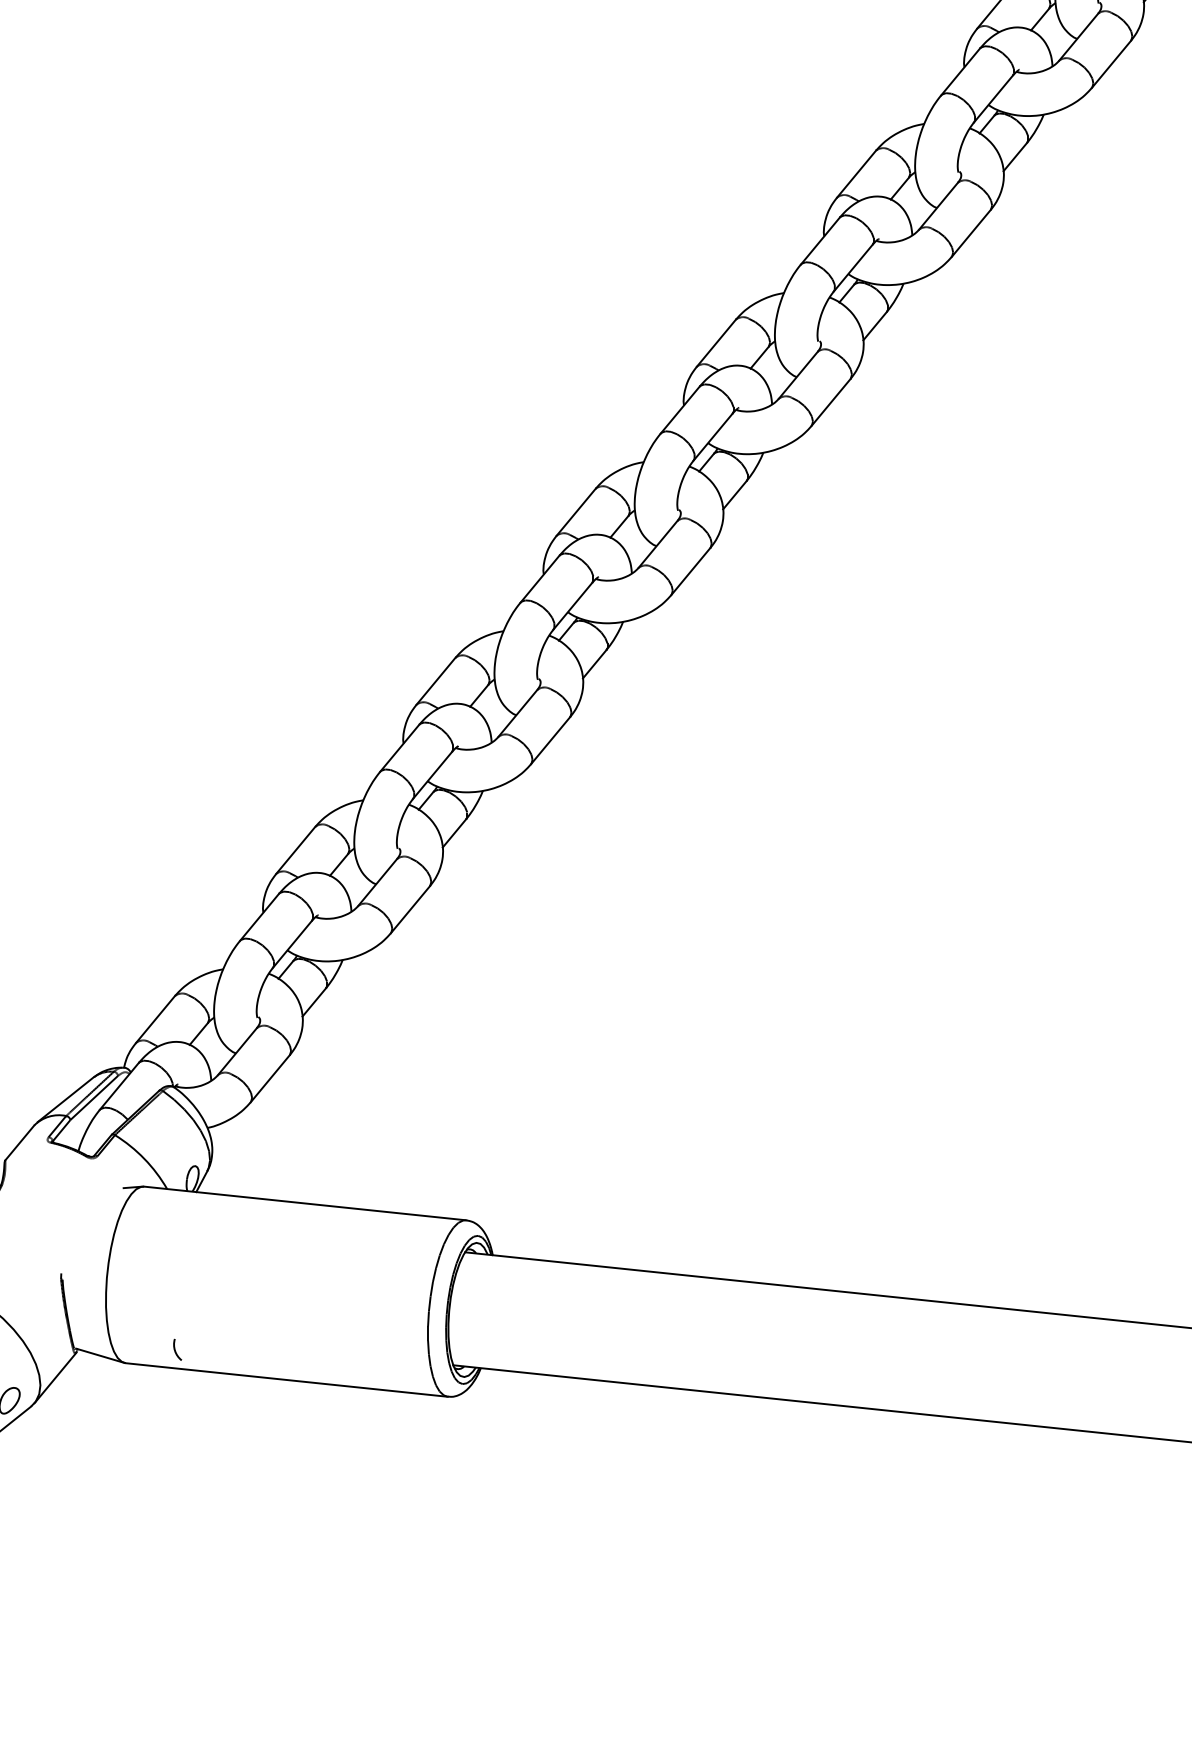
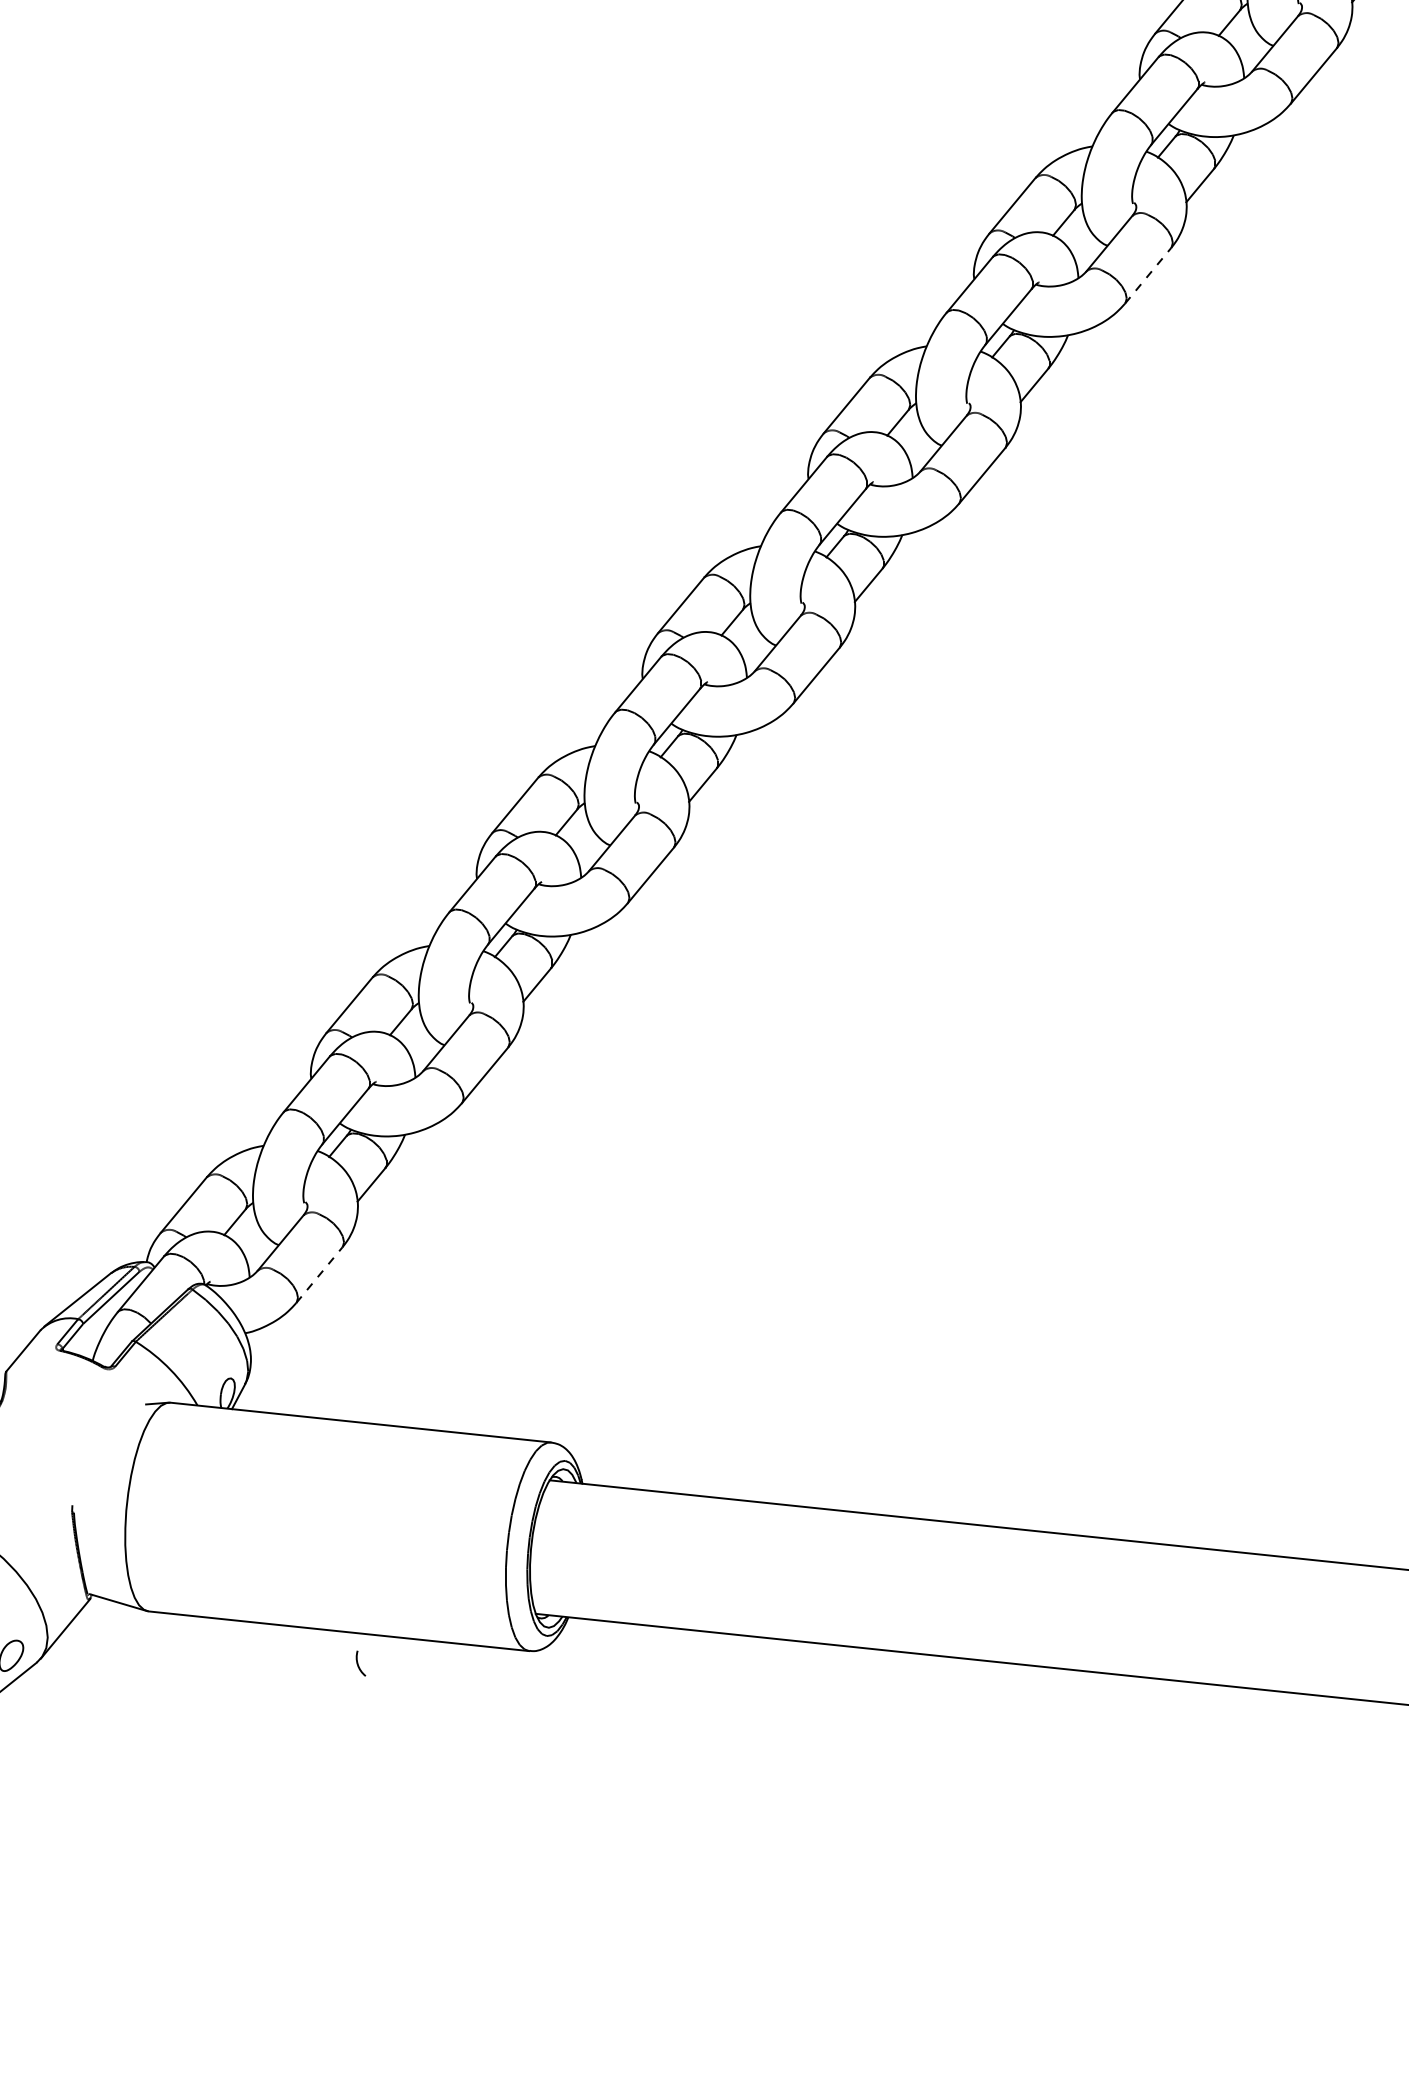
line: (971, 233) -> (1148, 275), solid -> dashed
line: (270, 1078) -> (319, 1274), solid -> dashed
arc: (175, 1349) -> (358, 1663), moved

